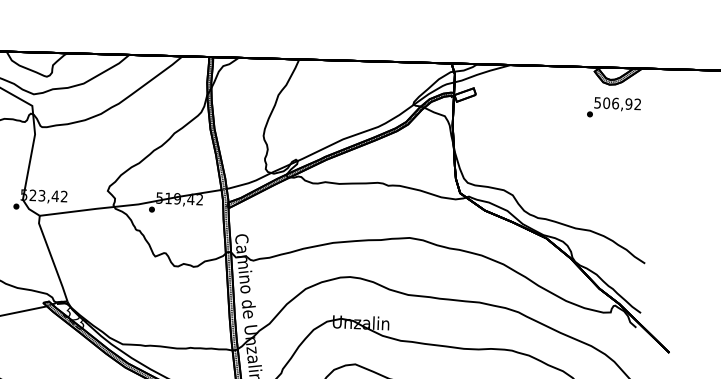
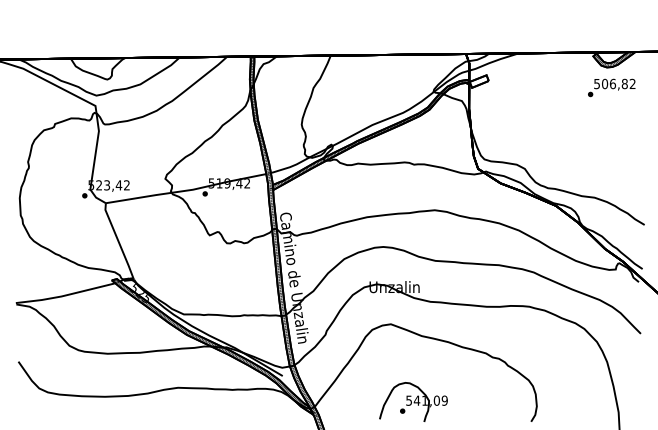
text: (628, 104) -> (624, 84), 506,92 -> 506,82

